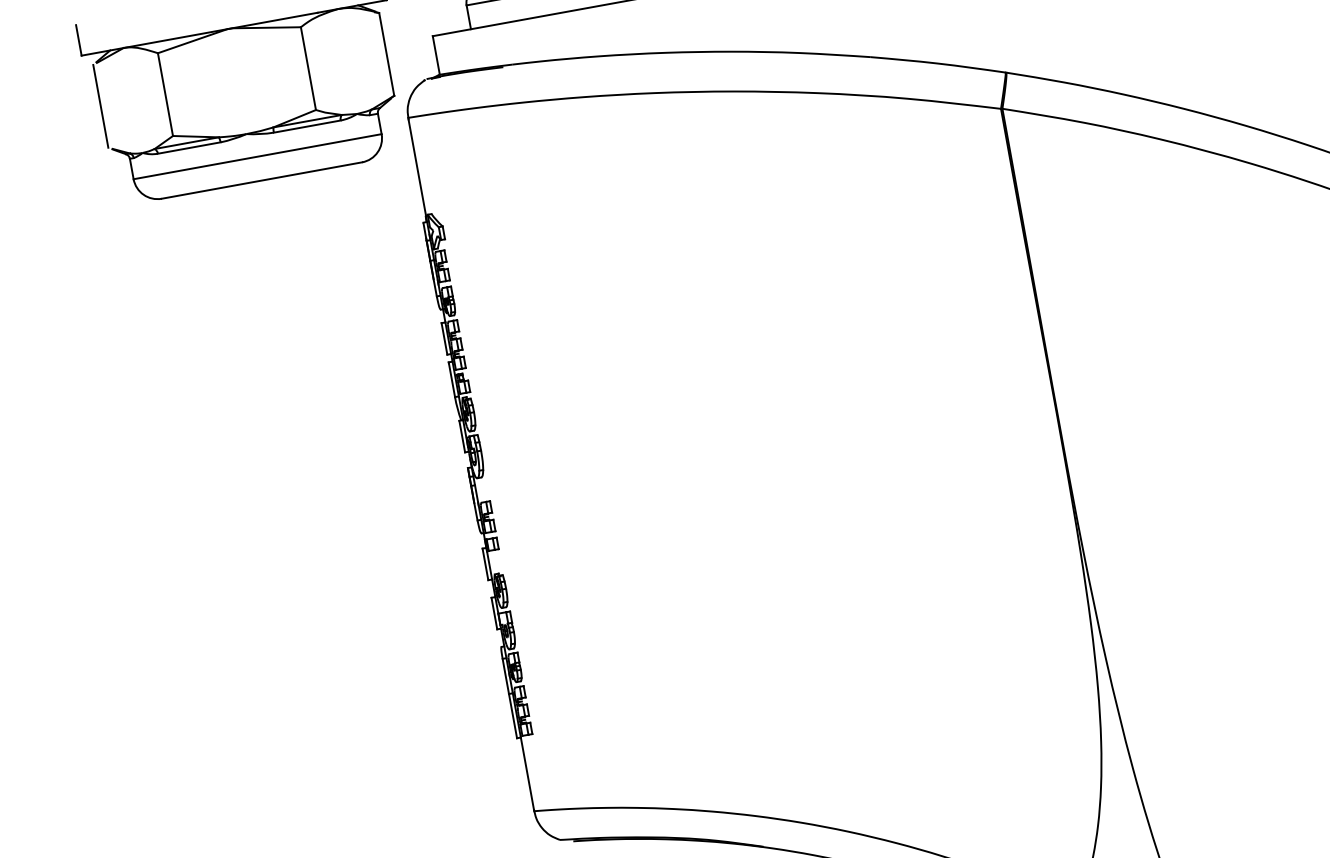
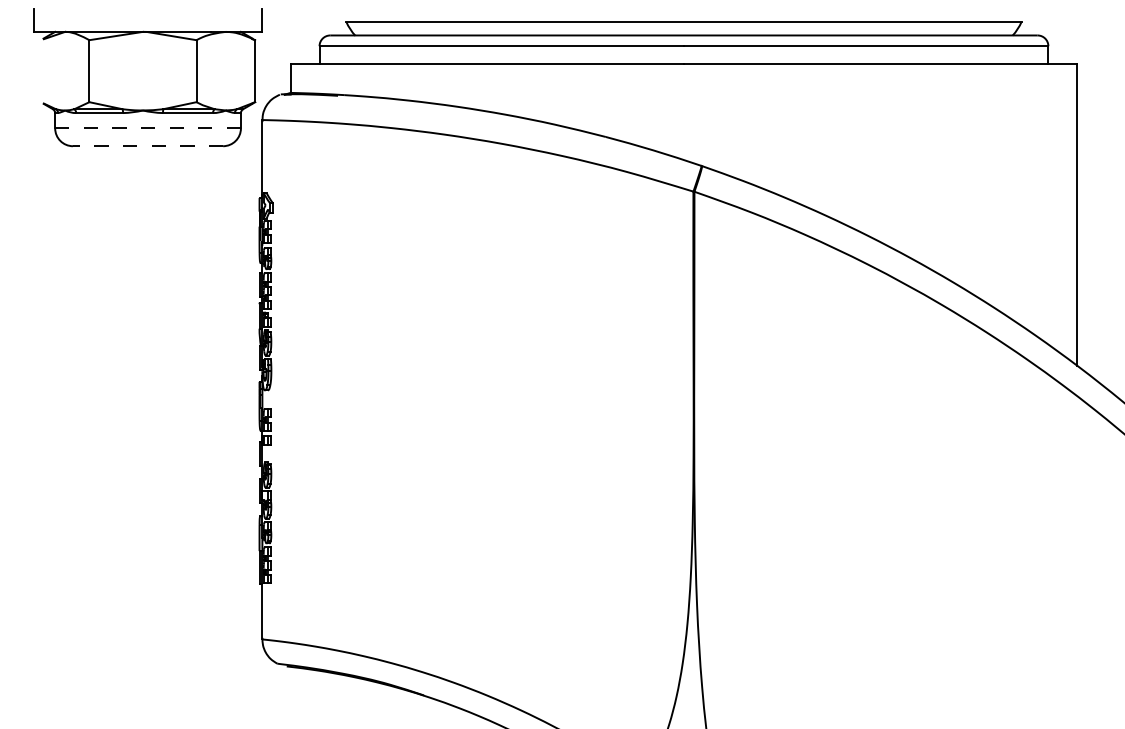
line: (100, 106) -> (40, 71), removed
line: (258, 156) -> (148, 128), solid -> dashed
line: (261, 181) -> (147, 146), solid -> dashed

